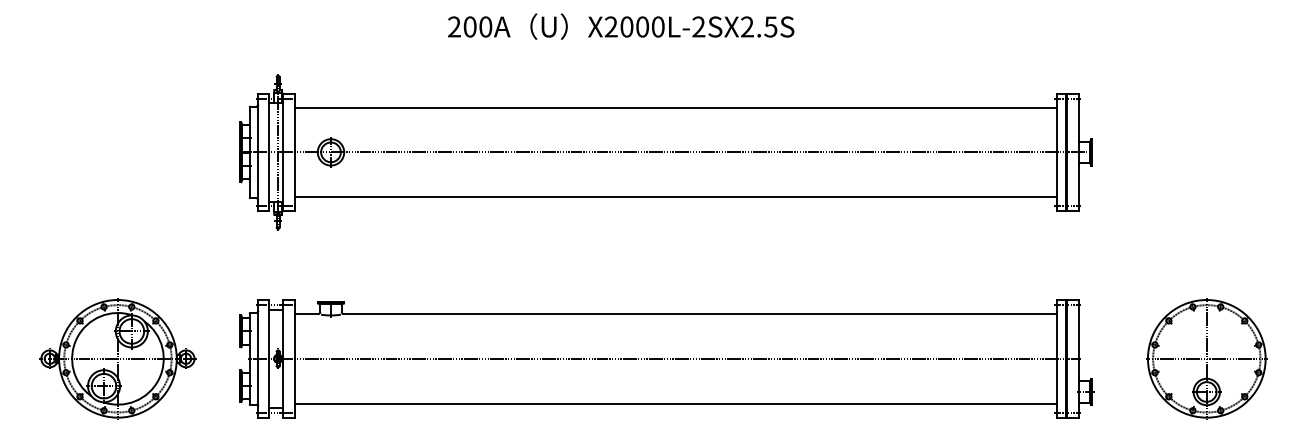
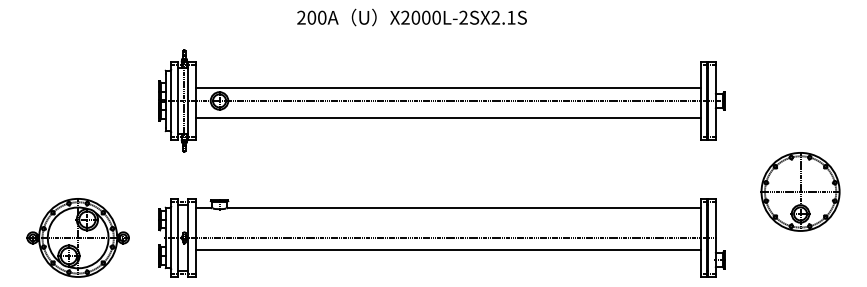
text: (771, 26) -> (511, 17), X2000L-2SX2.5S -> X2000L-2SX2.1S
line: (674, 107) -> (447, 88), moved
line: (674, 196) -> (447, 117), moved
part: (1206, 358) -> (800, 191), moved
line: (674, 403) -> (447, 249), moved

